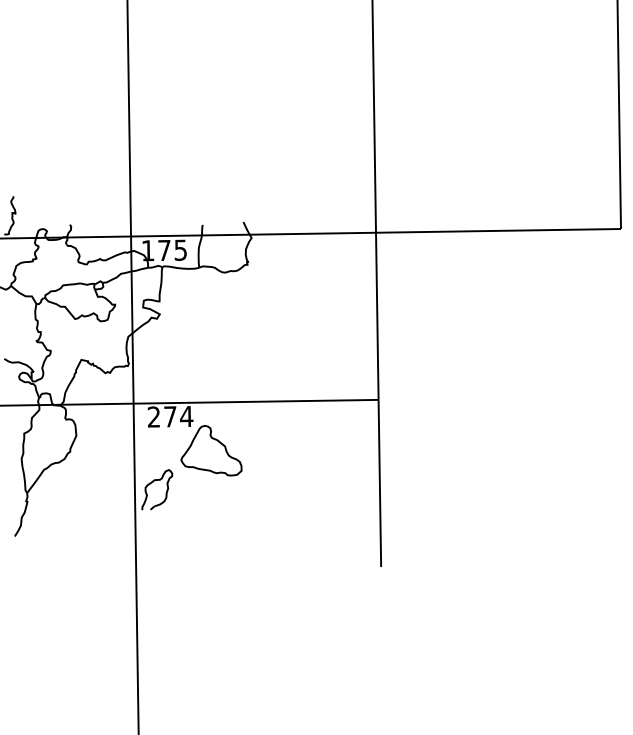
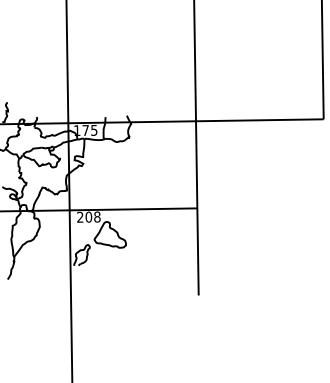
text: (177, 415) -> (92, 216), 274 -> 208

